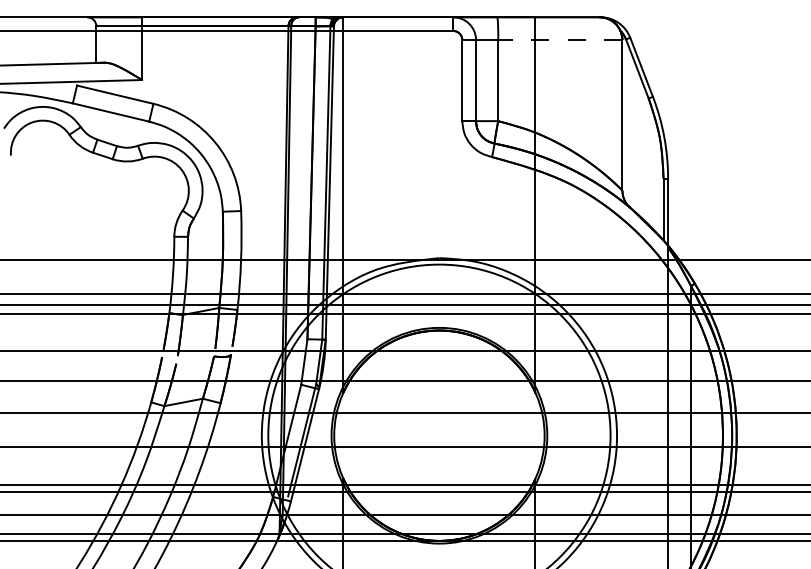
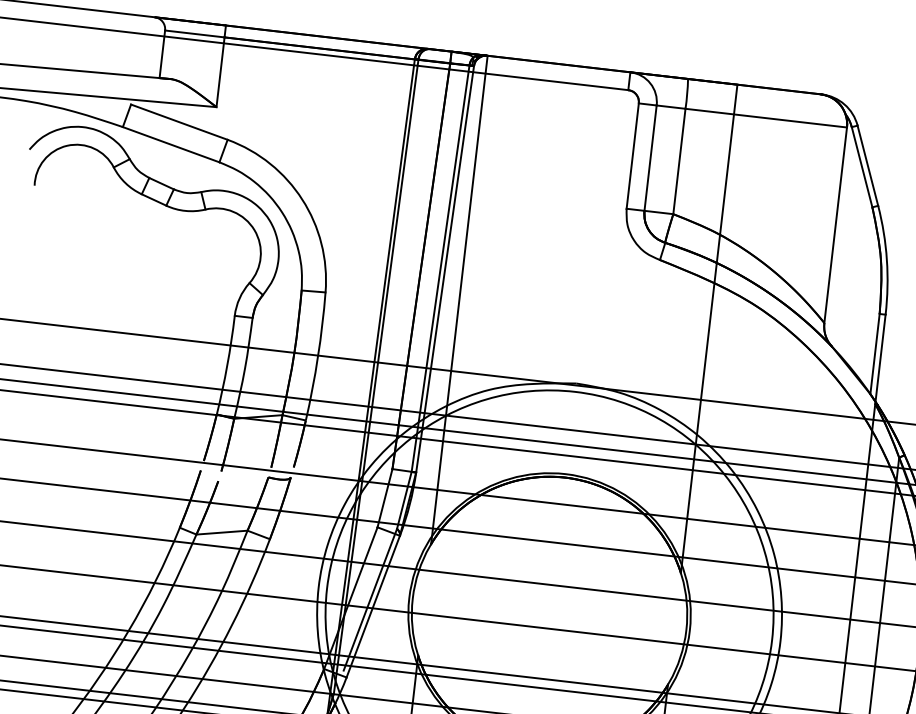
line: (559, 40) -> (765, 118), dashed -> solid

